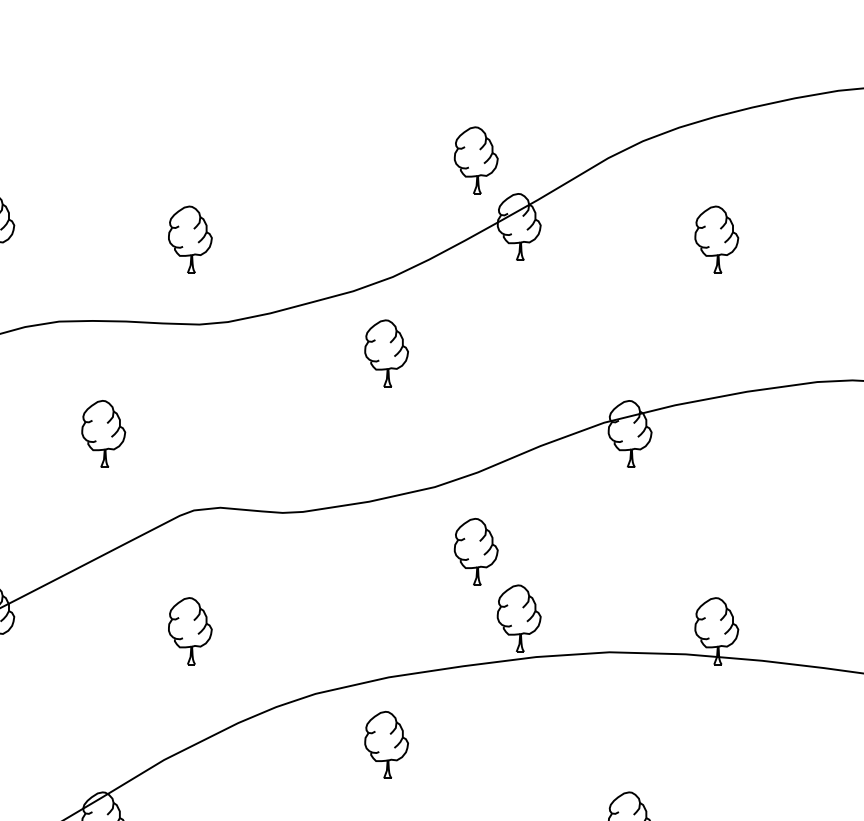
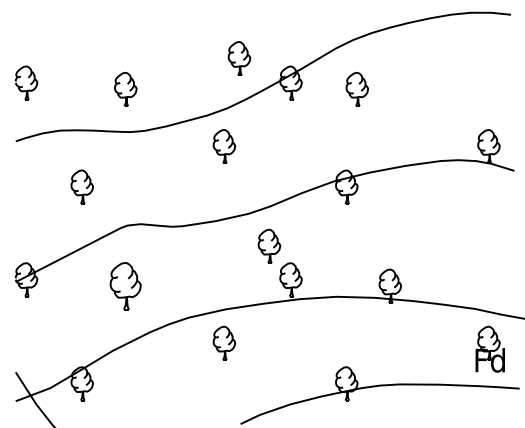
part: (476, 160) -> (239, 58), moved
part: (715, 239) -> (356, 89), moved
part: (189, 629) -> (125, 285), size x1.4

